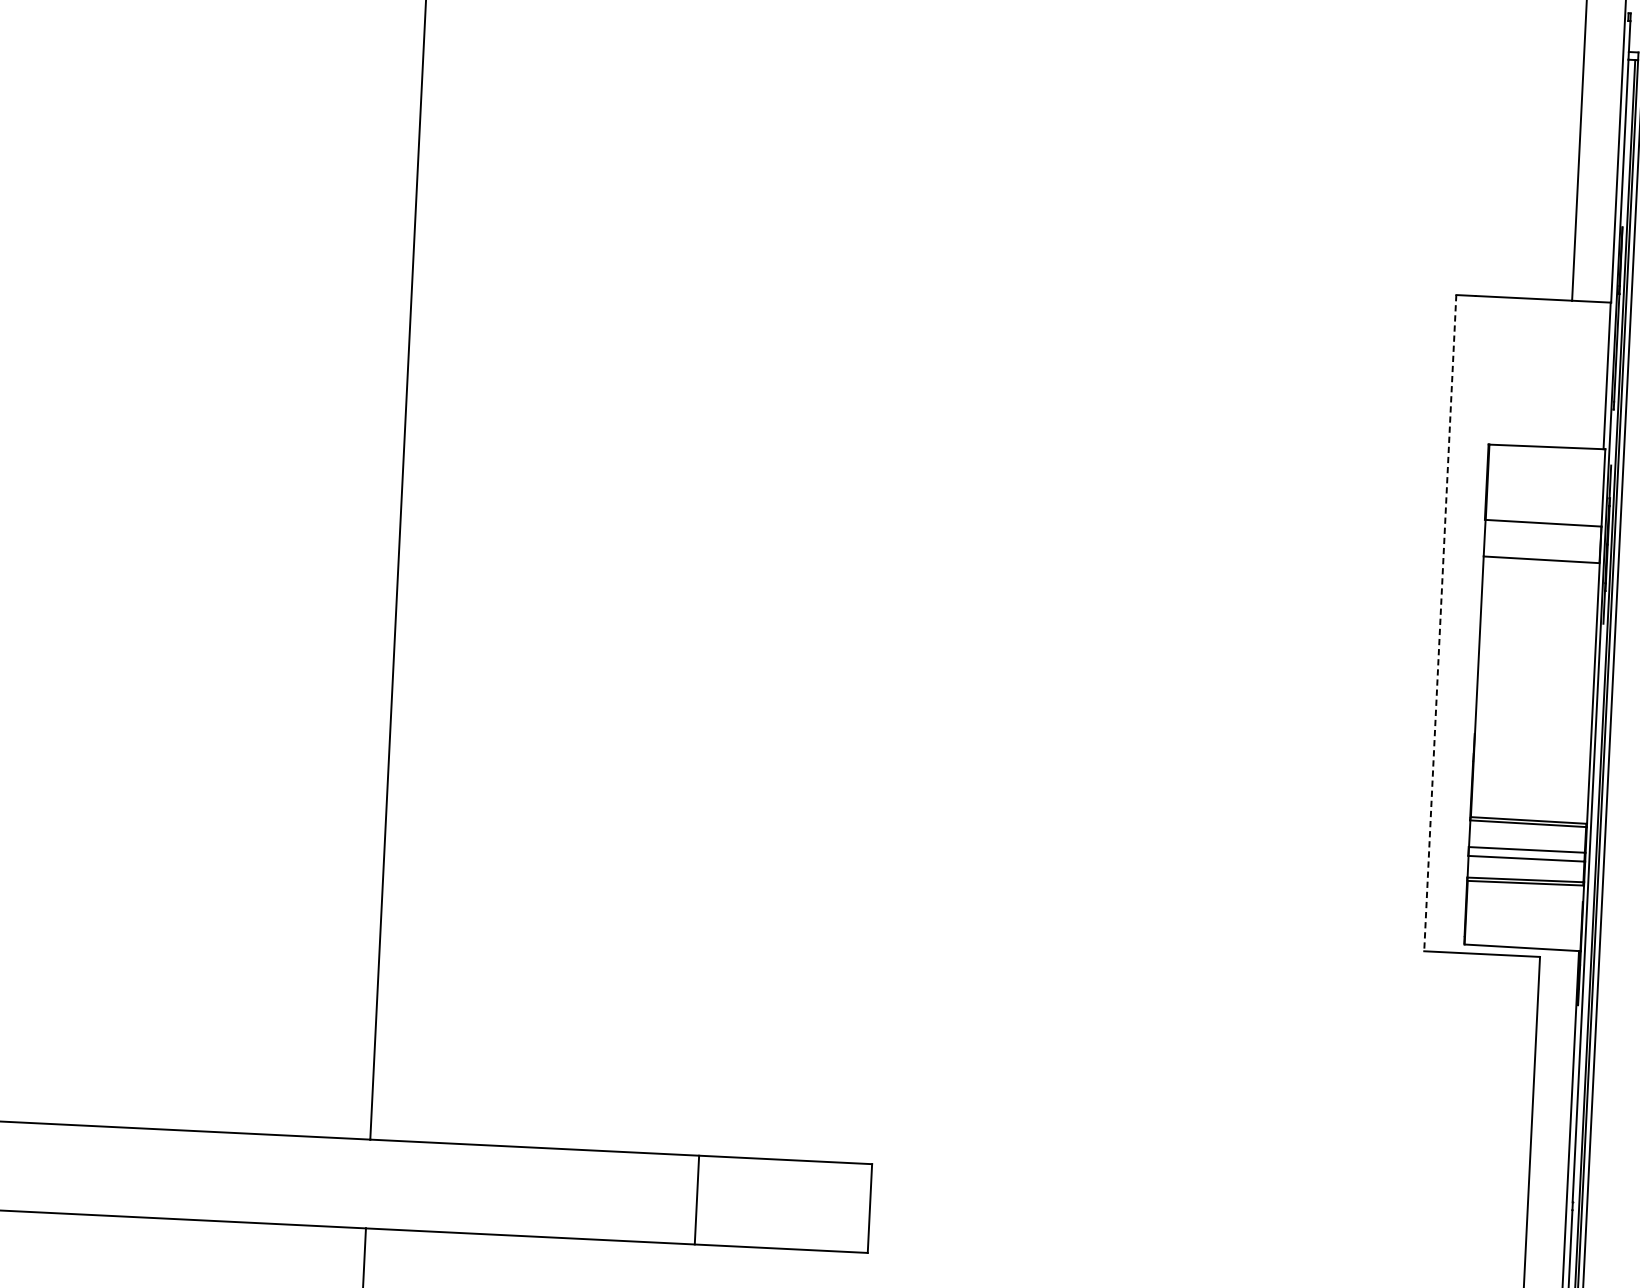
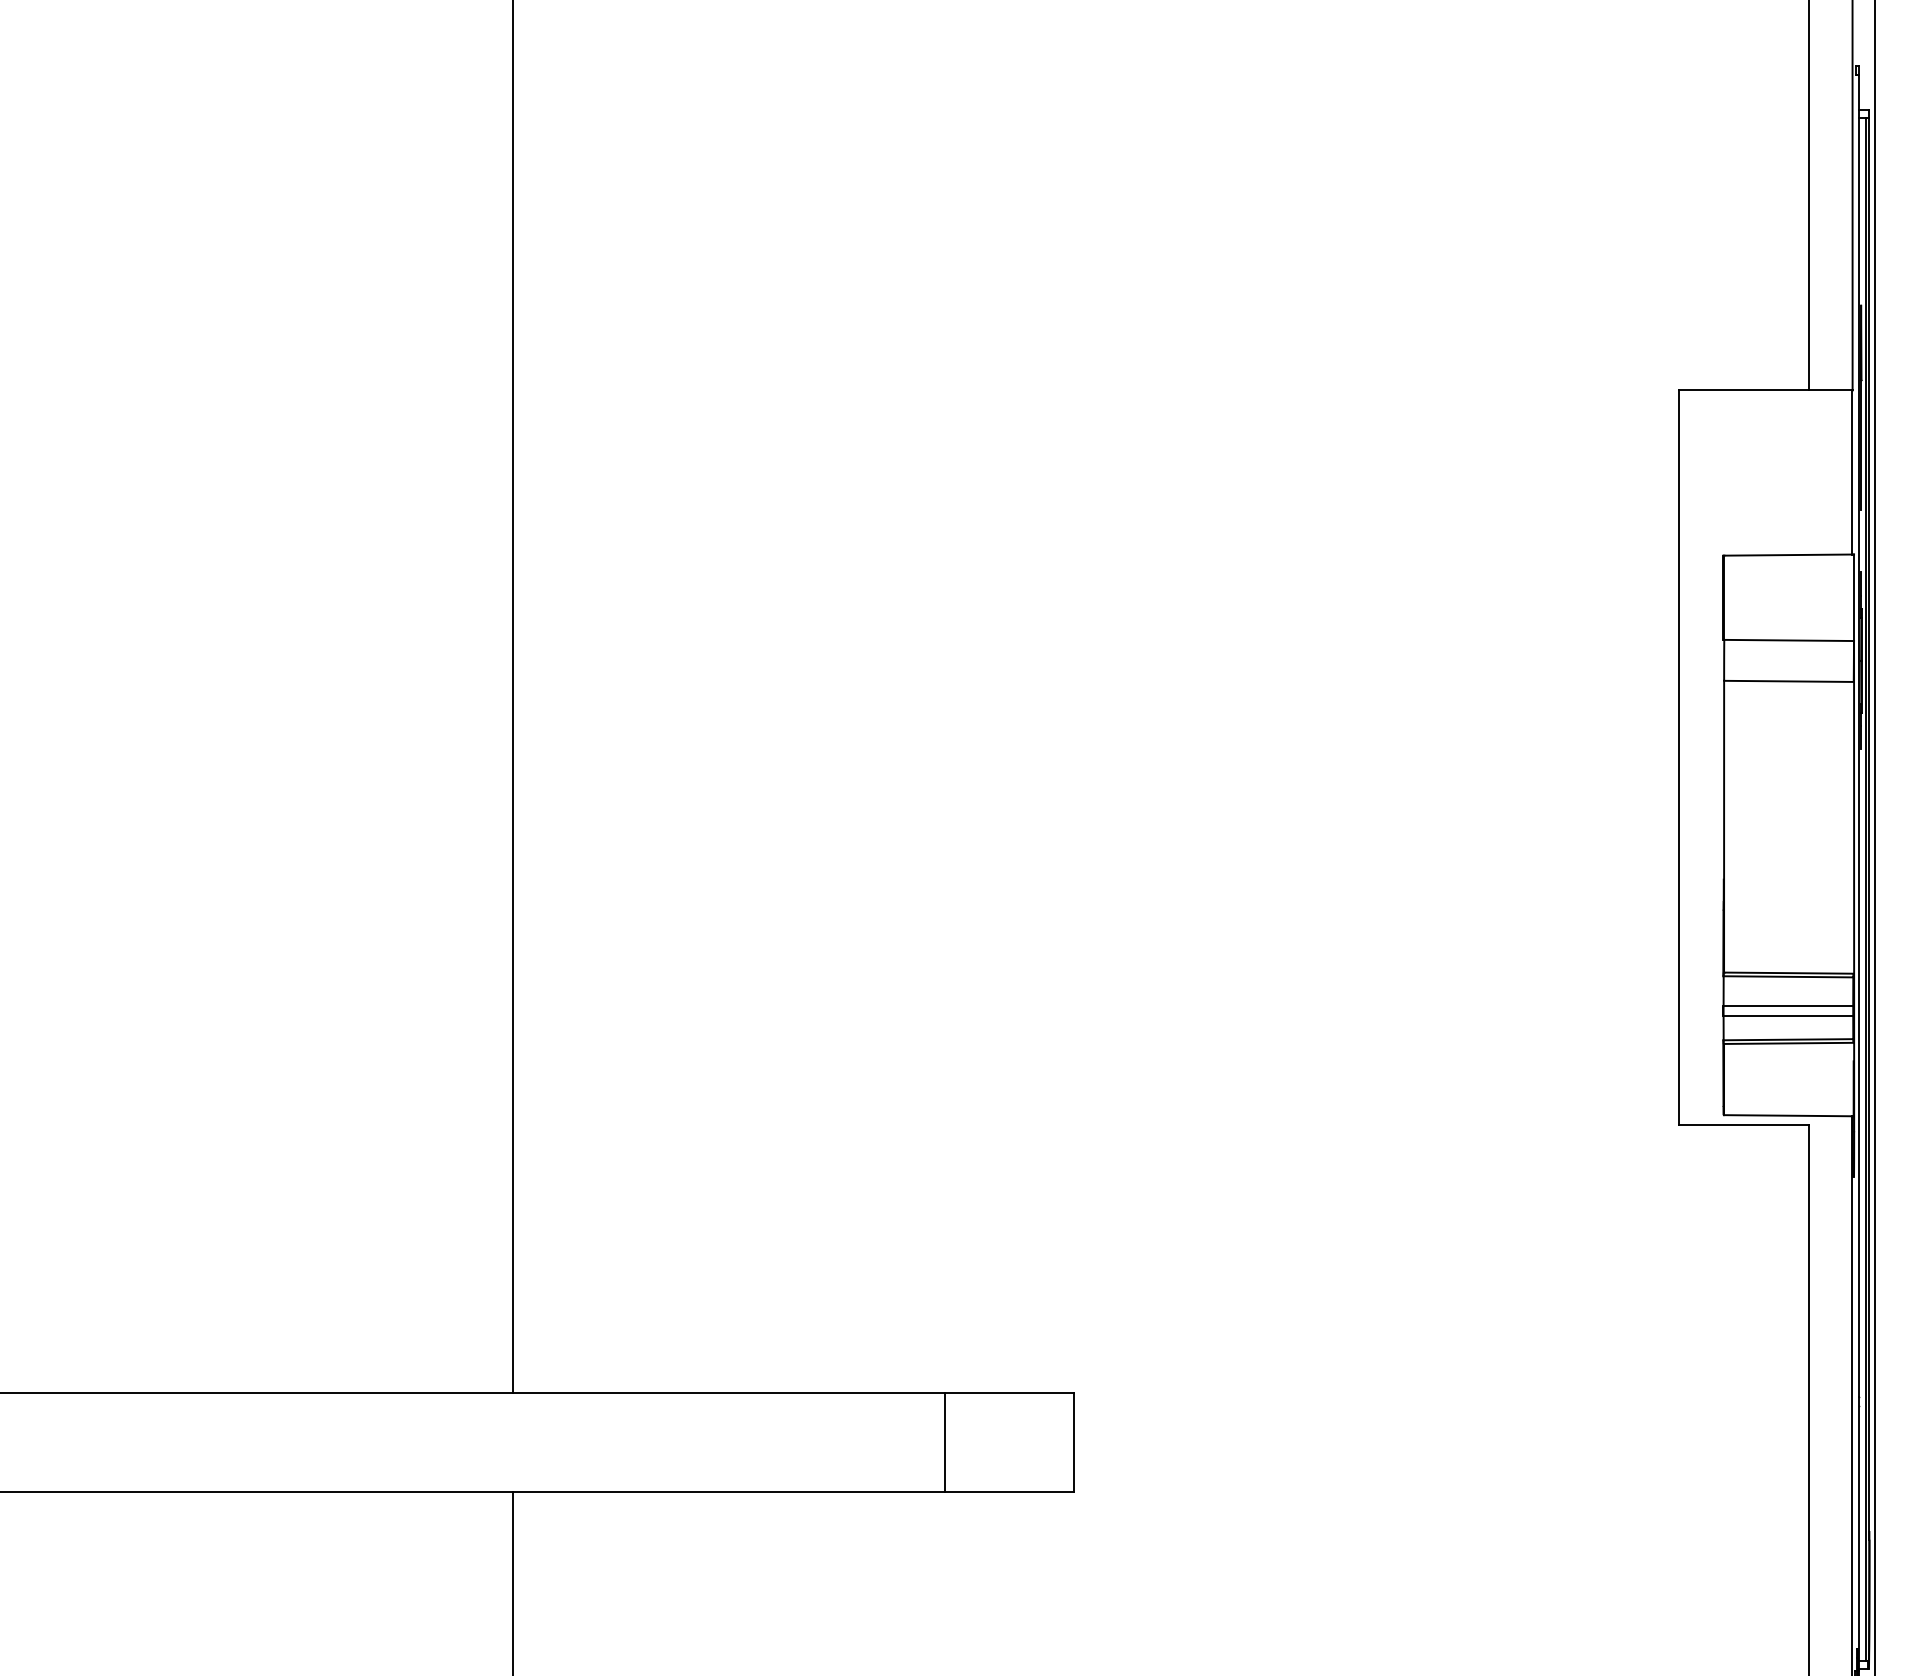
line: (1440, 623) -> (1679, 758), dashed -> solid
line: (696, 1200) -> (944, 1442), moved

